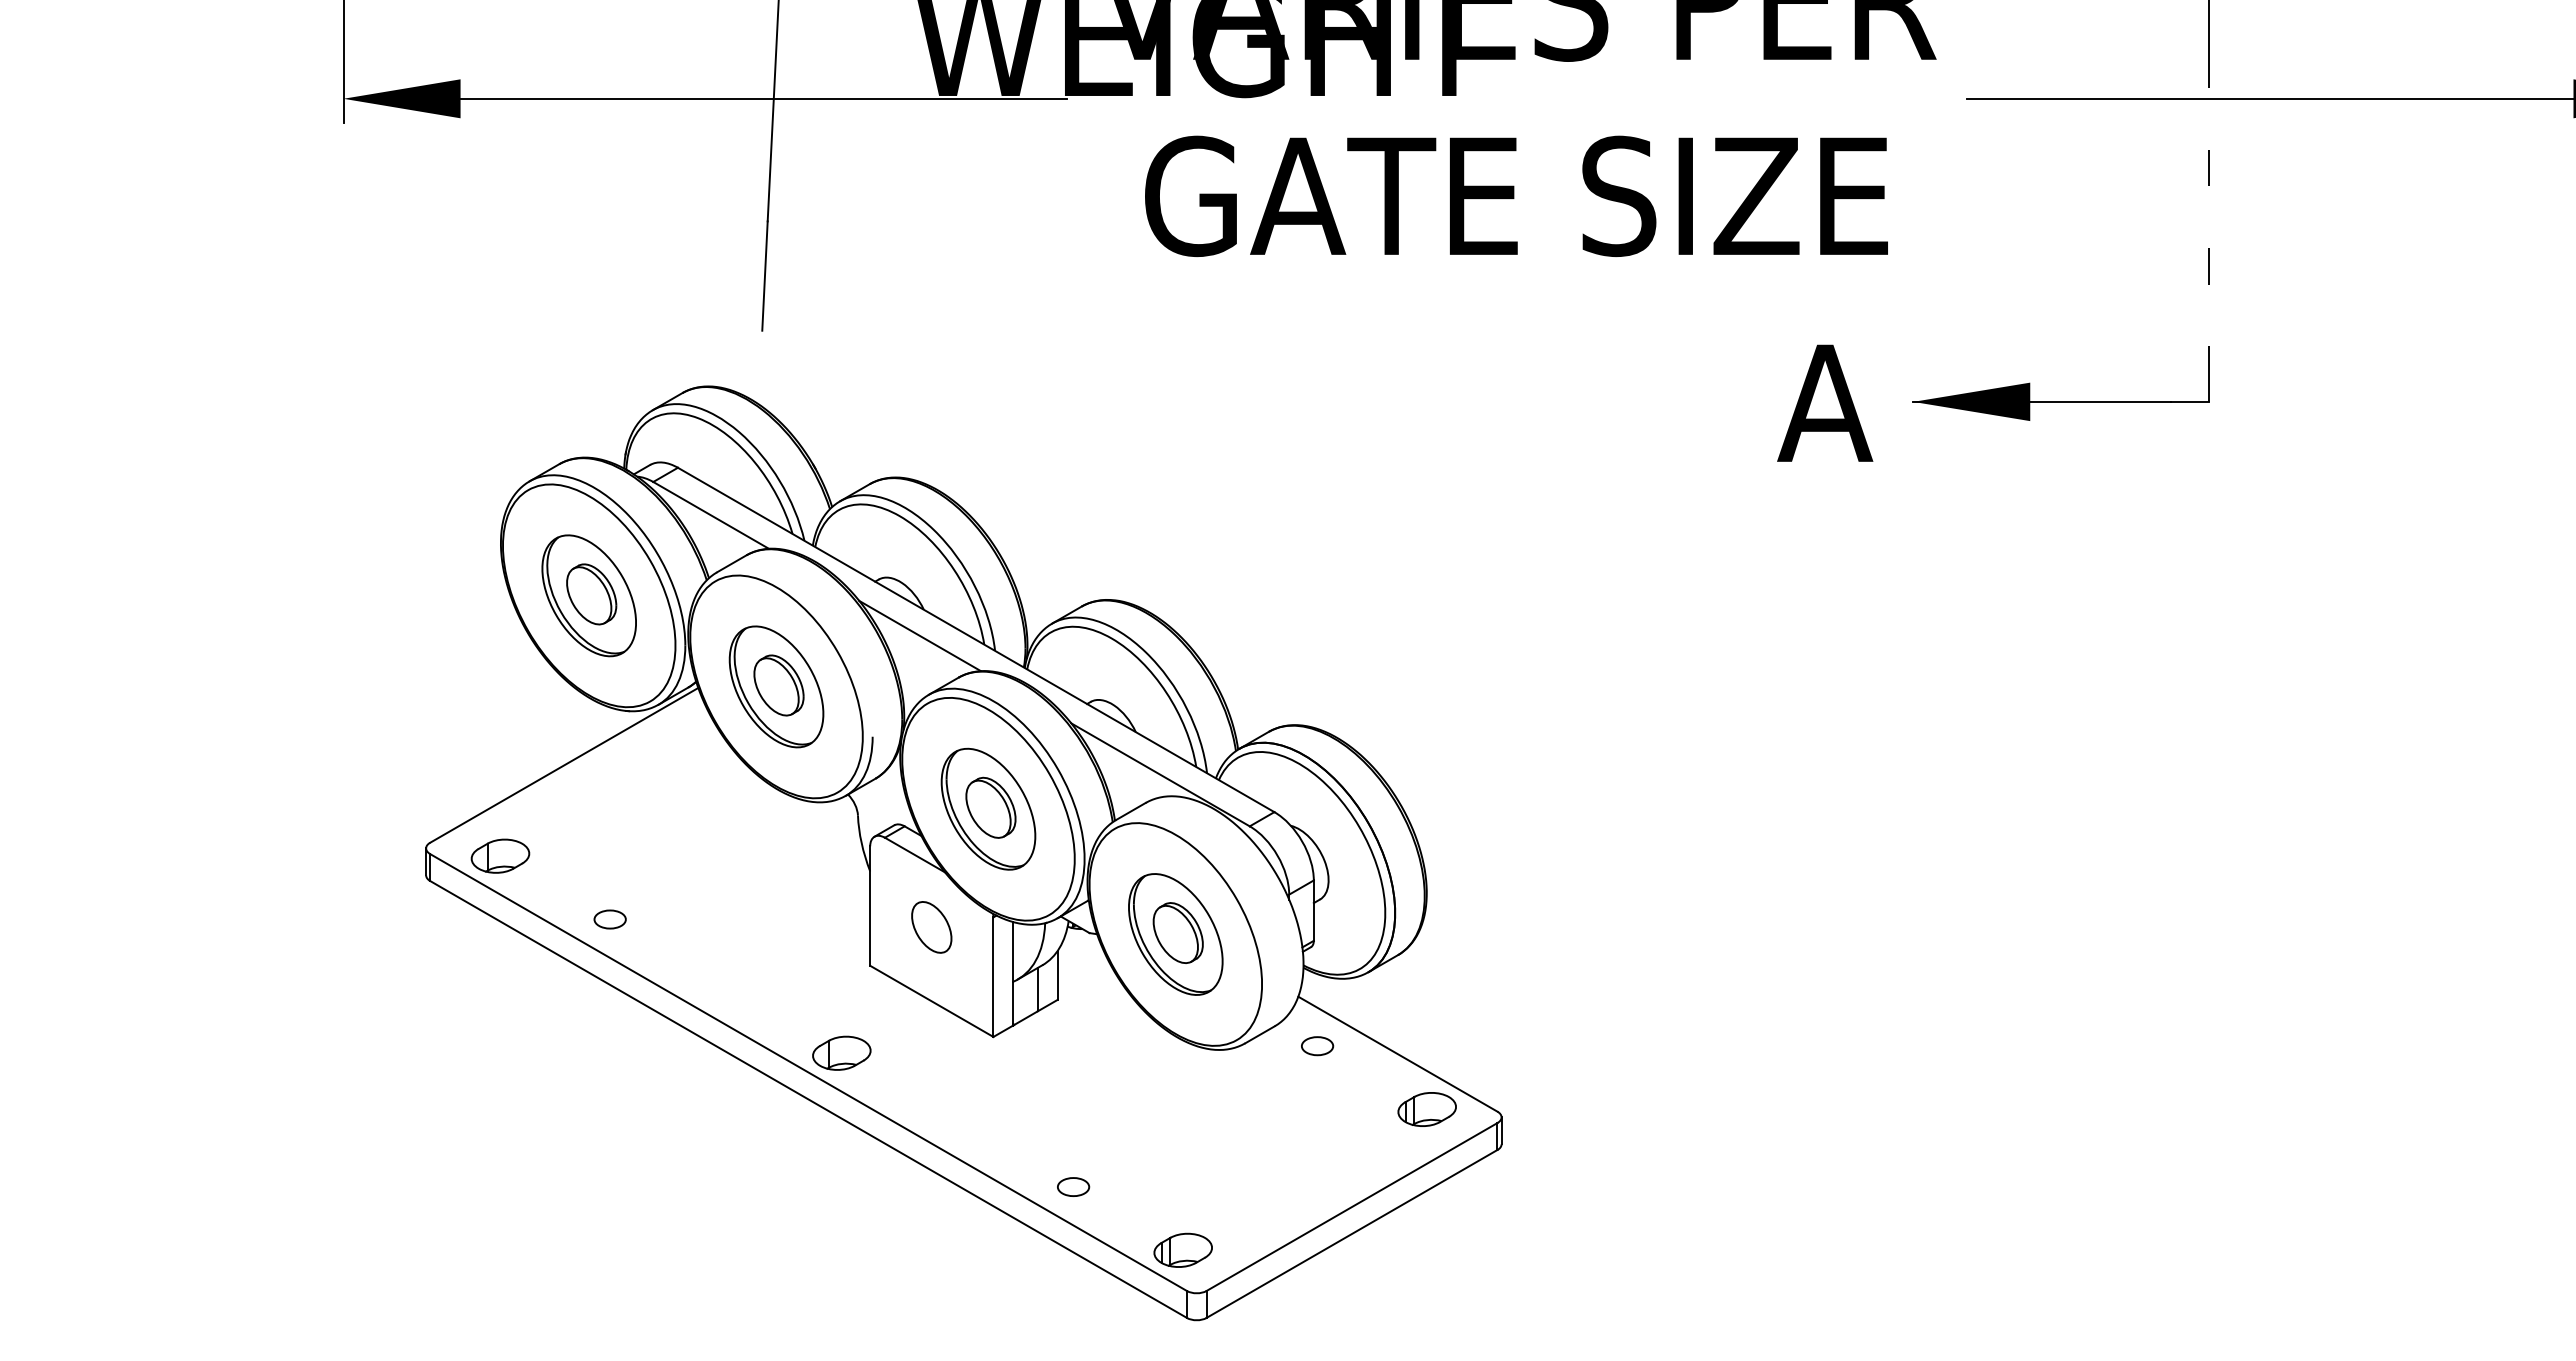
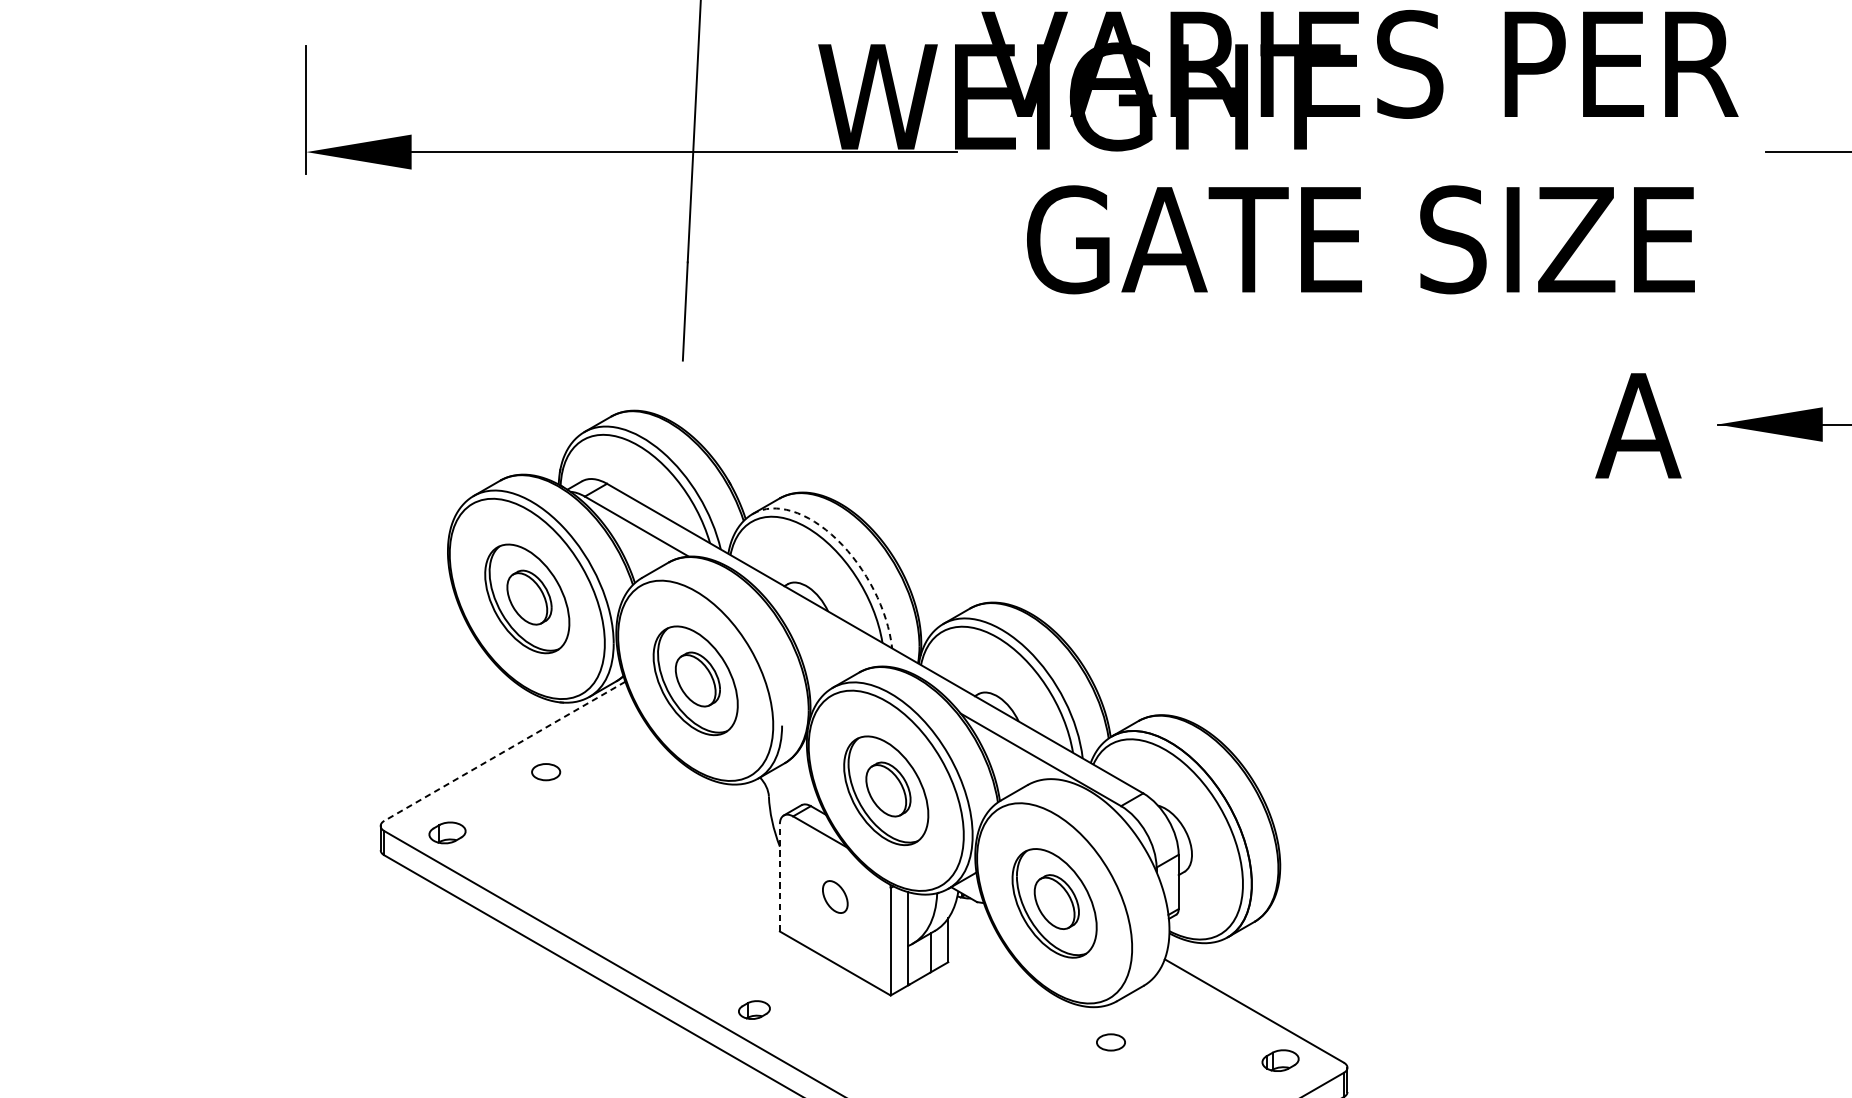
arc: (944, 541) -> (846, 550), solid -> dashed
line: (919, 635) -> (824, 634), removed
line: (564, 765) -> (505, 751), solid -> dashed
part: (500, 855) -> (447, 832), size x0.7
line: (870, 906) -> (780, 878), solid -> dashed
circle: (609, 919) -> (545, 772), moved
circle: (931, 927) -> (835, 897), size x0.7
circle: (1317, 1046) -> (1110, 1042), moved
part: (841, 1052) -> (754, 1009), size x0.6
part: (1426, 1109) -> (1280, 1060), size x0.7

